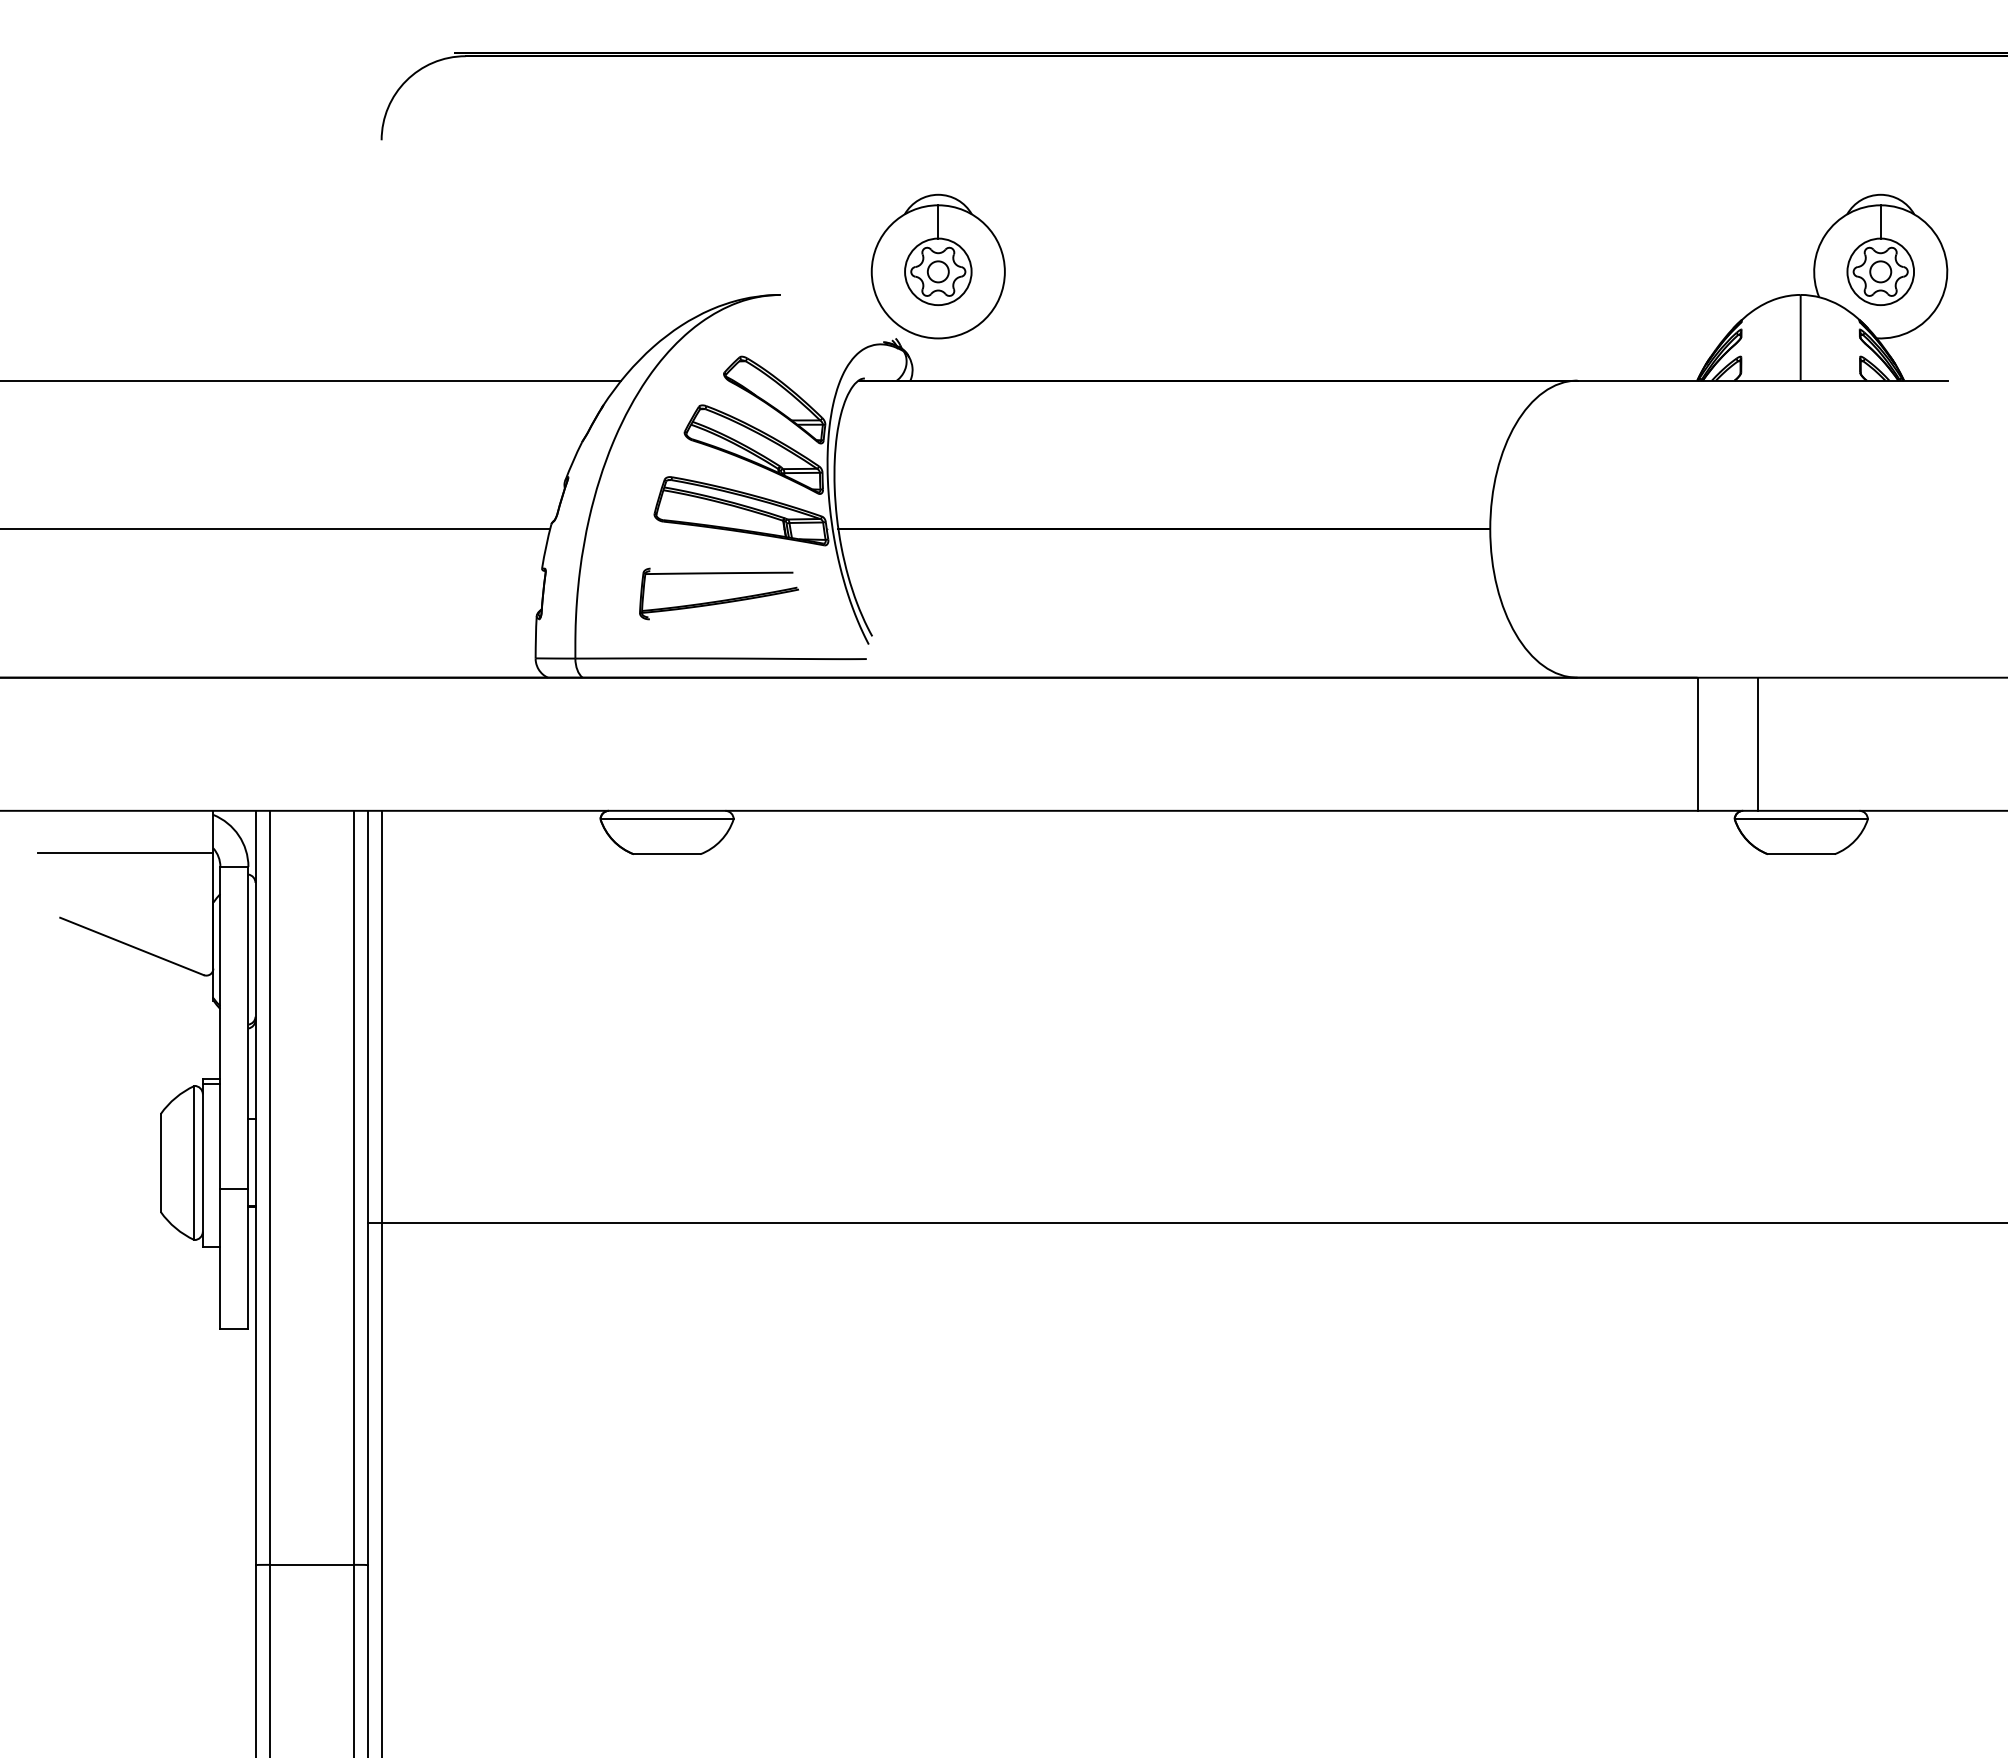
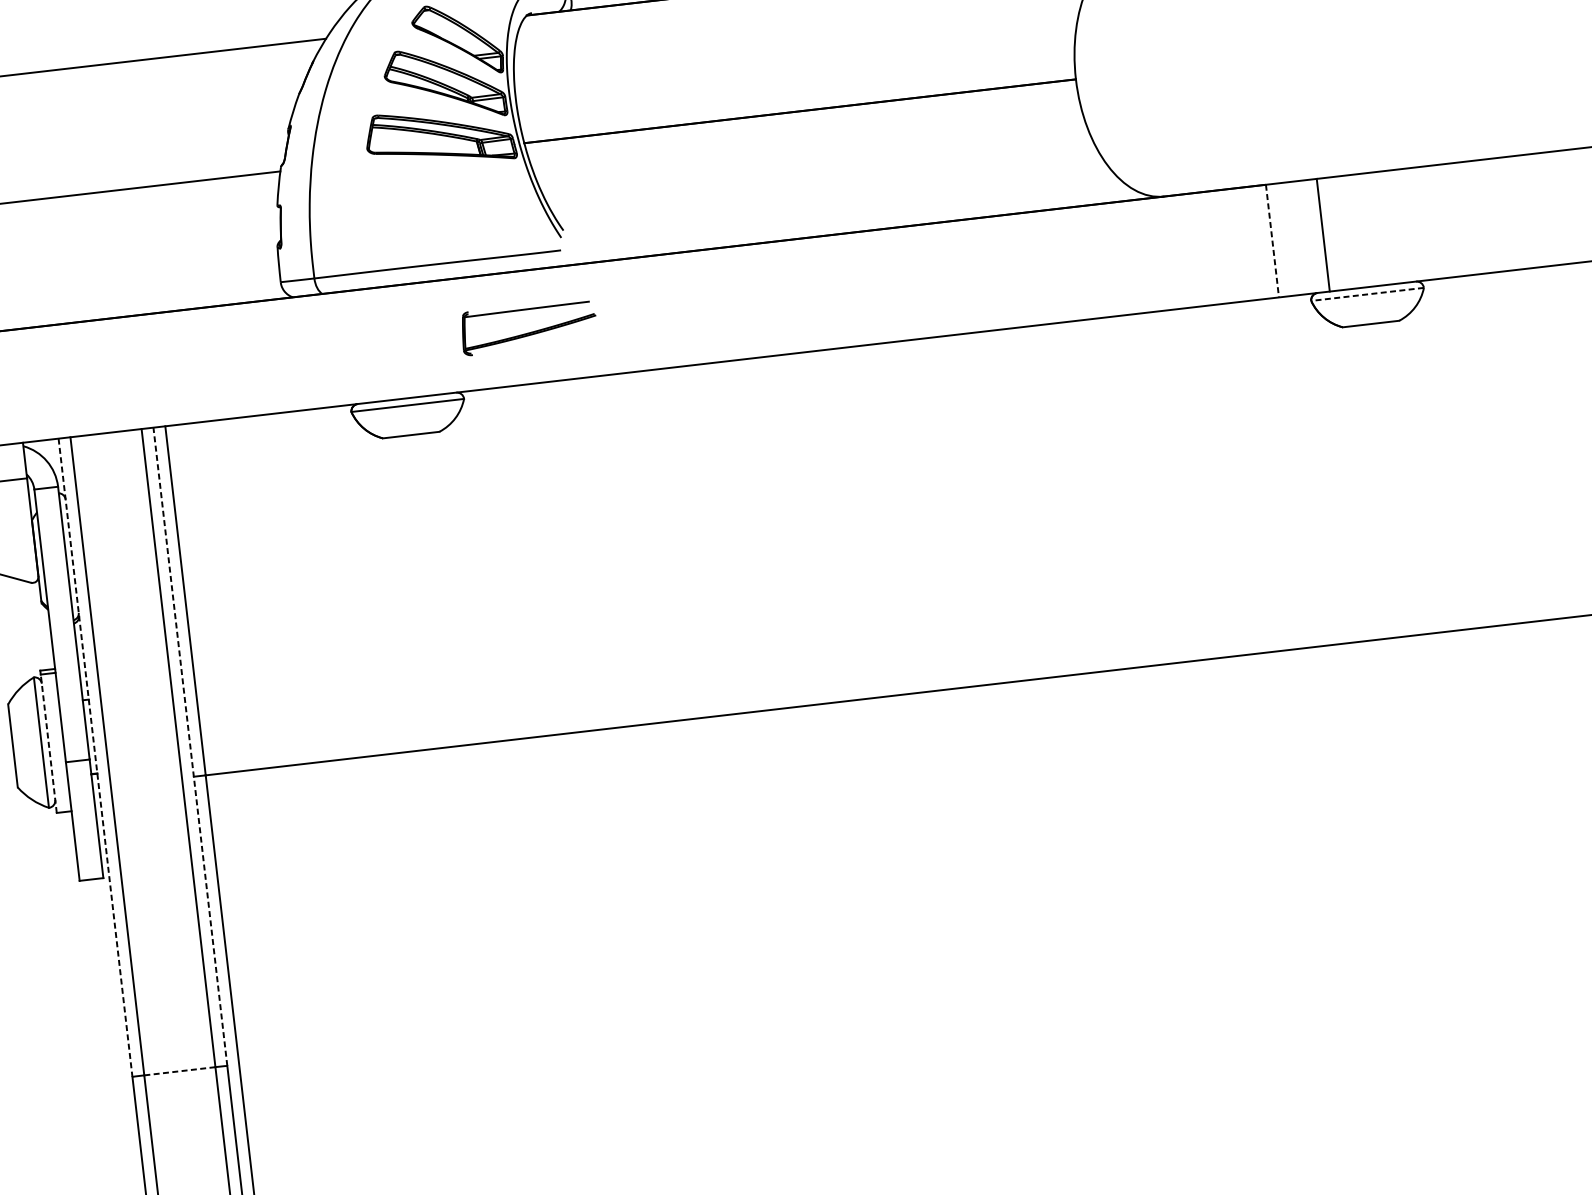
part: (718, 600) -> (529, 332), moved
line: (1697, 744) -> (1272, 241), solid -> dashed
line: (1801, 819) -> (1367, 294), solid -> dashed
line: (202, 1165) -> (48, 743), solid -> dashed
line: (367, 1187) -> (190, 746), solid -> dashed
line: (255, 1188) -> (95, 758), solid -> dashed
line: (311, 1564) -> (179, 1070), solid -> dashed

